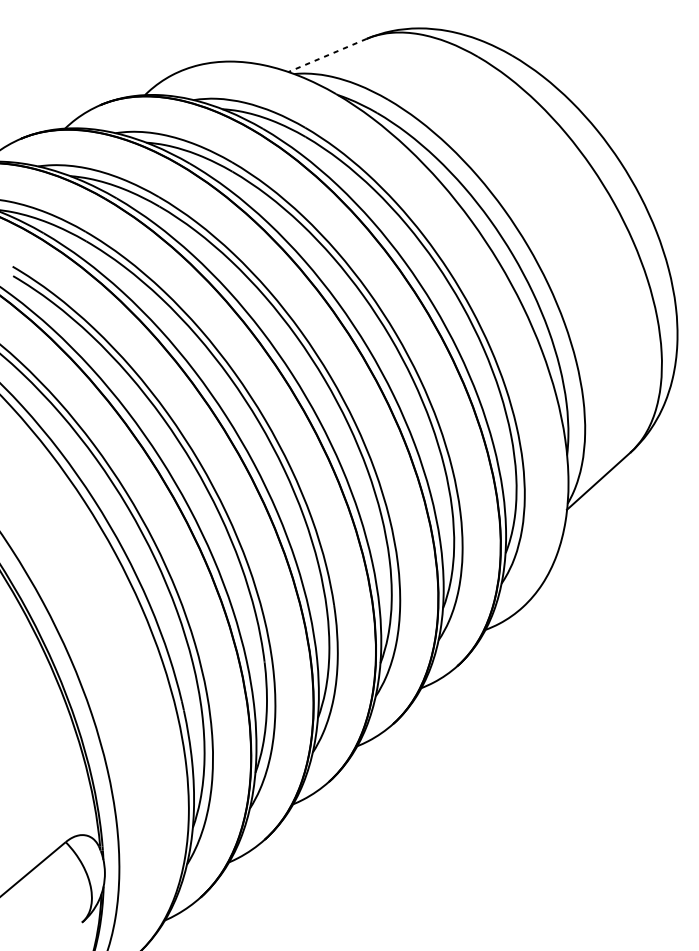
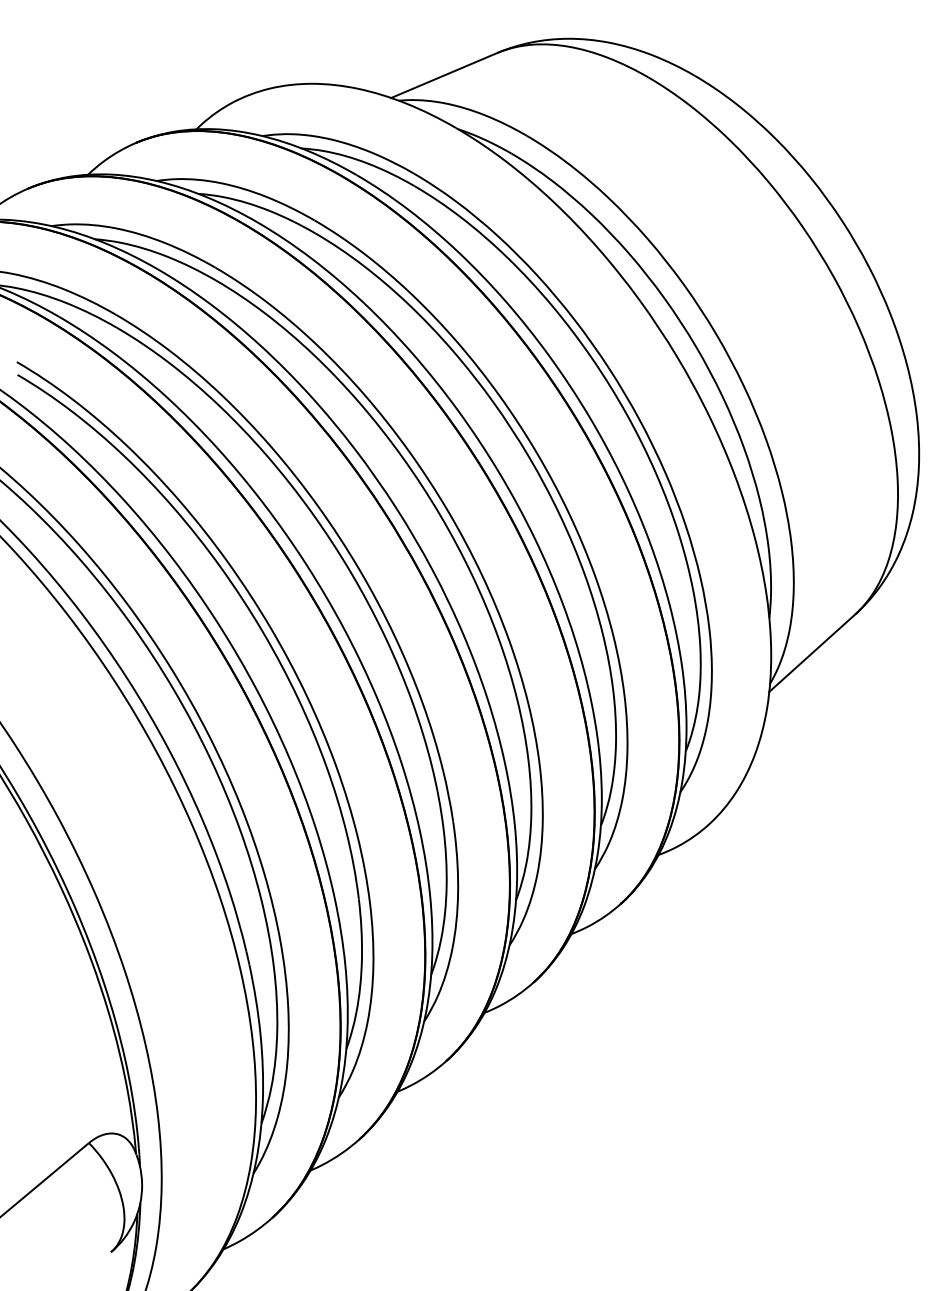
line: (327, 55) -> (444, 75), dashed -> solid

